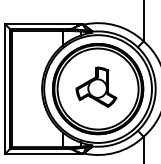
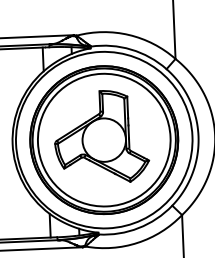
part: (96, 87) -> (101, 137), size x1.43

